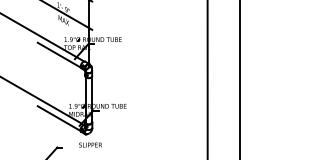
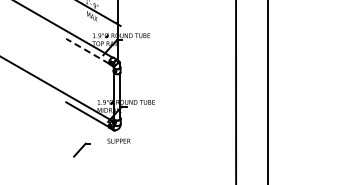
line: (59, 55) -> (87, 51), solid -> dashed

